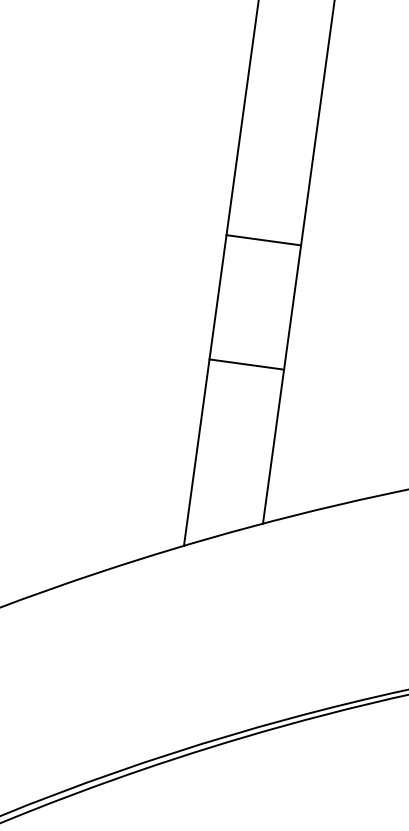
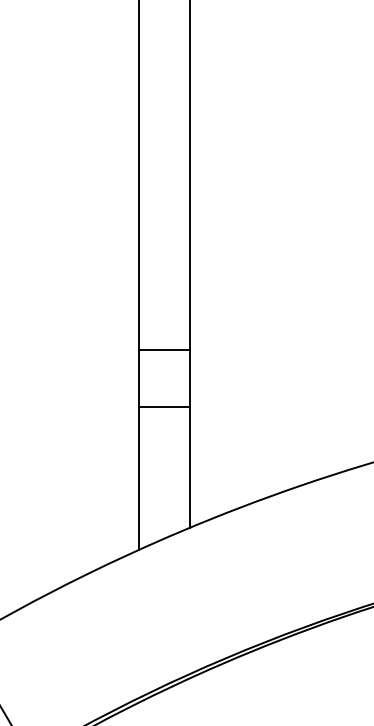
line: (263, 240) -> (164, 350), moved
line: (246, 364) -> (164, 406), moved

